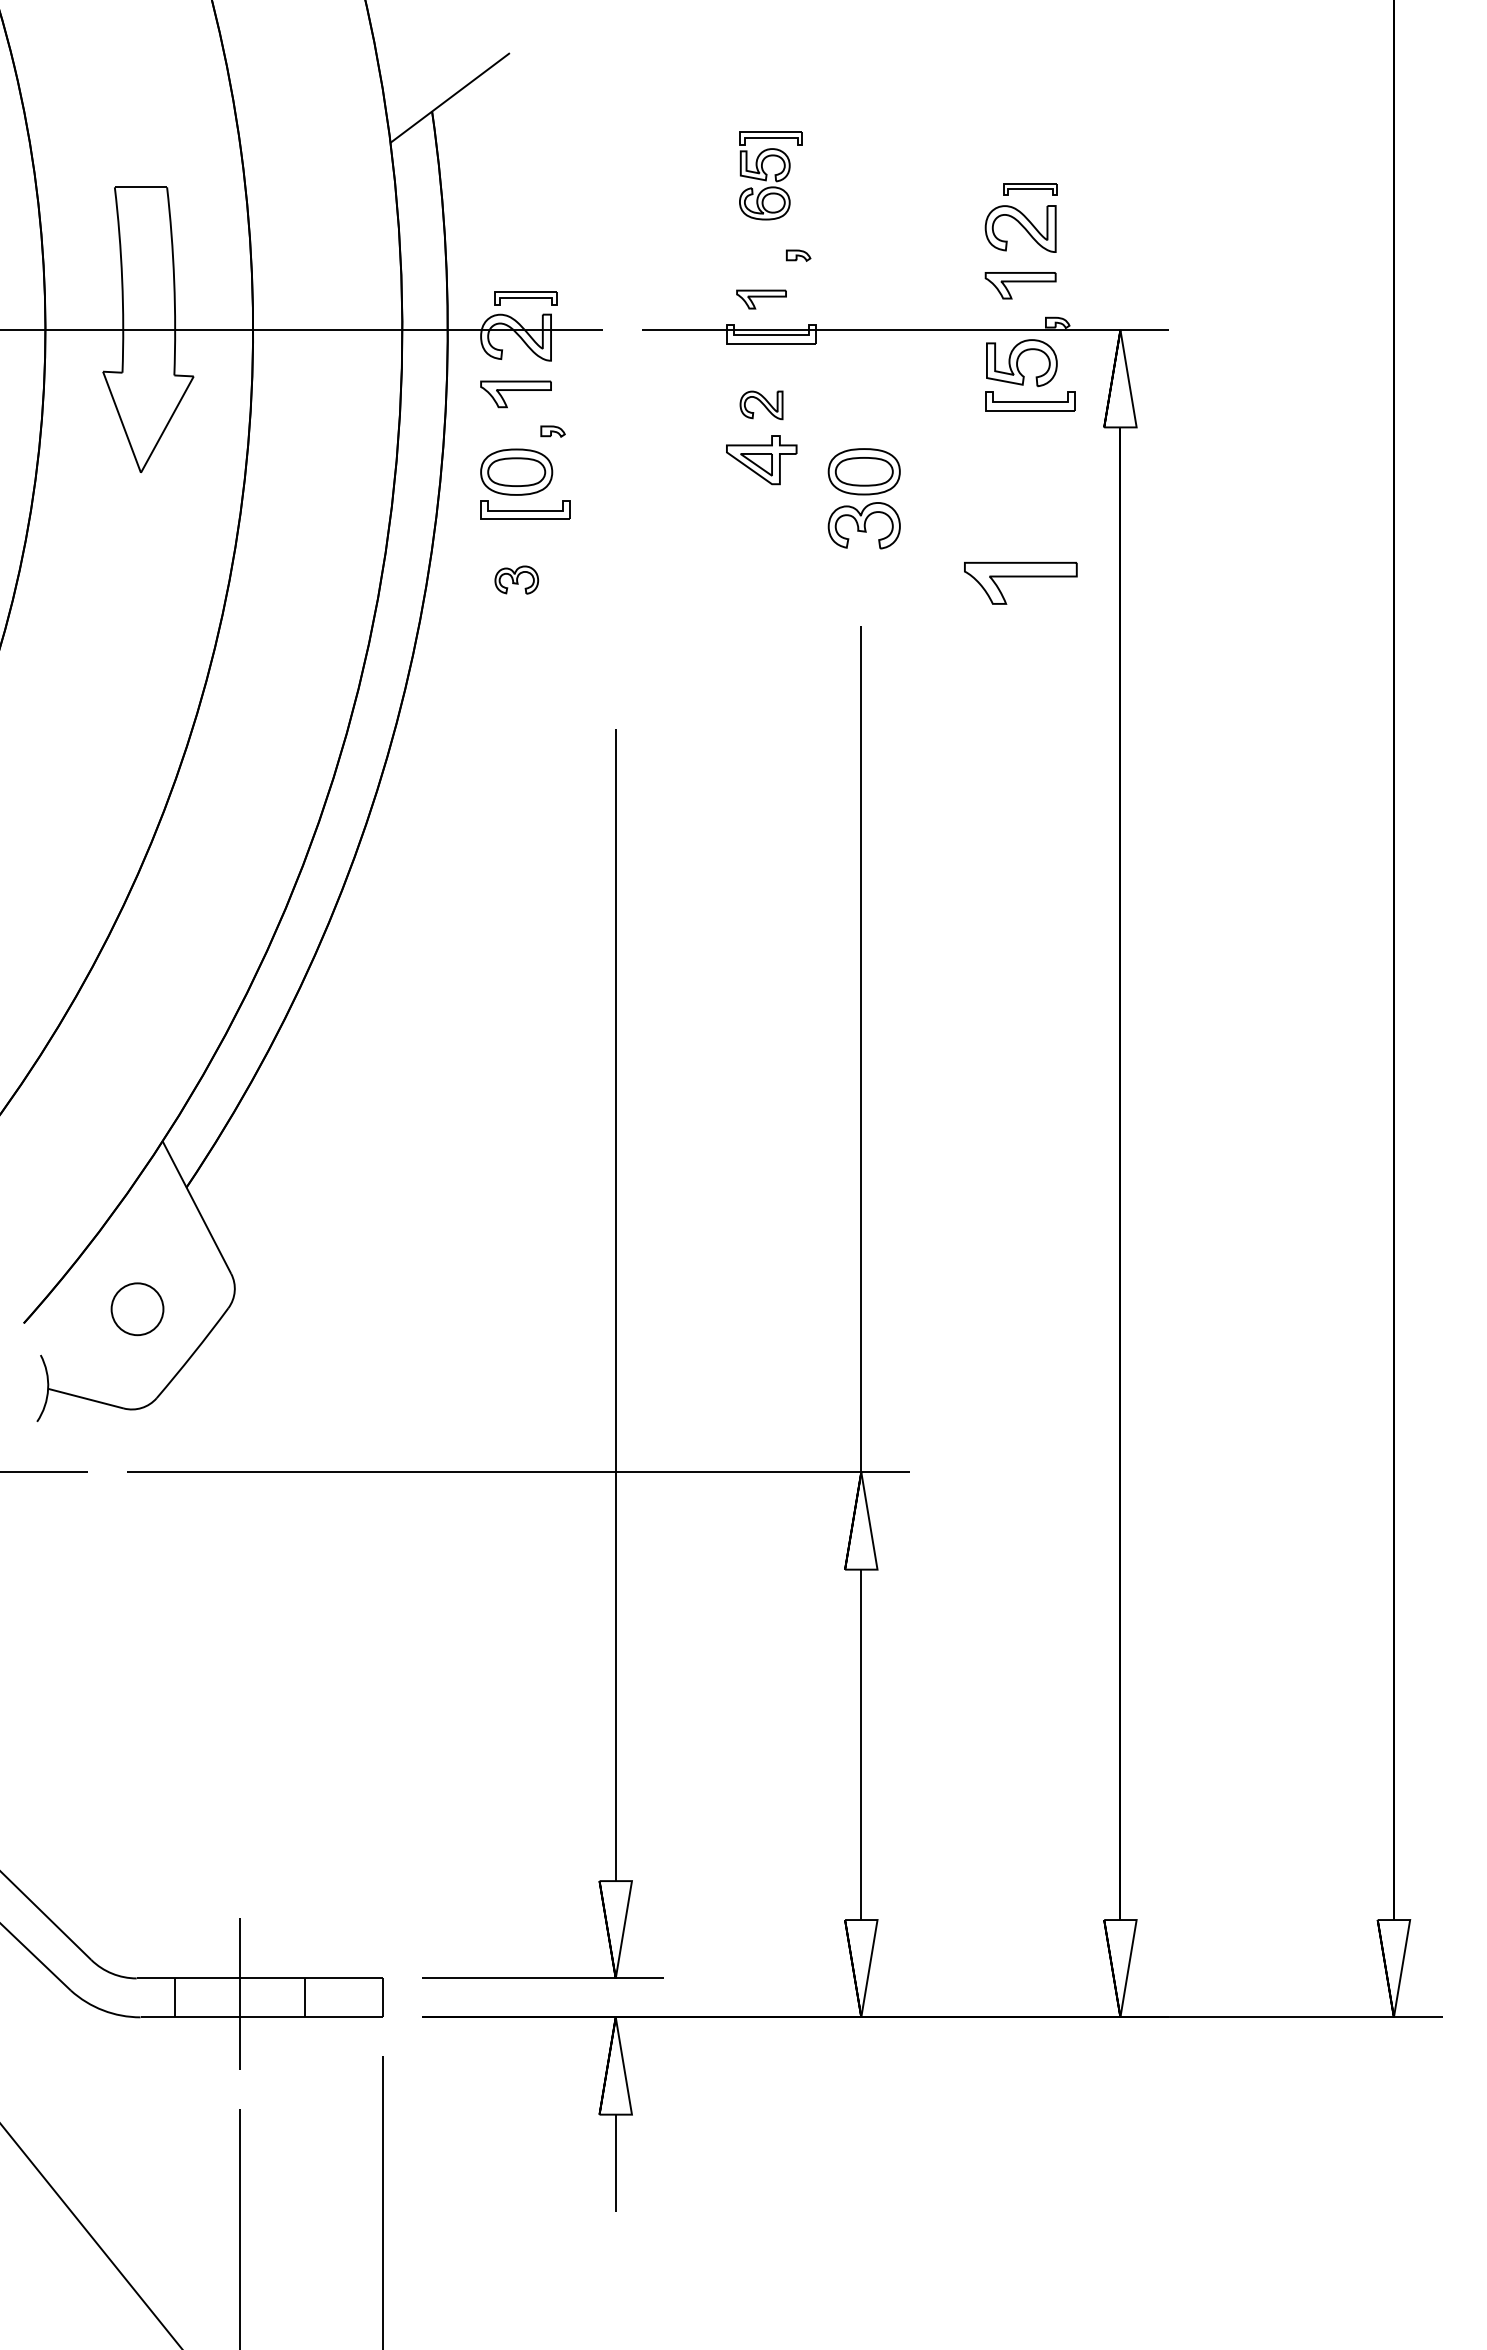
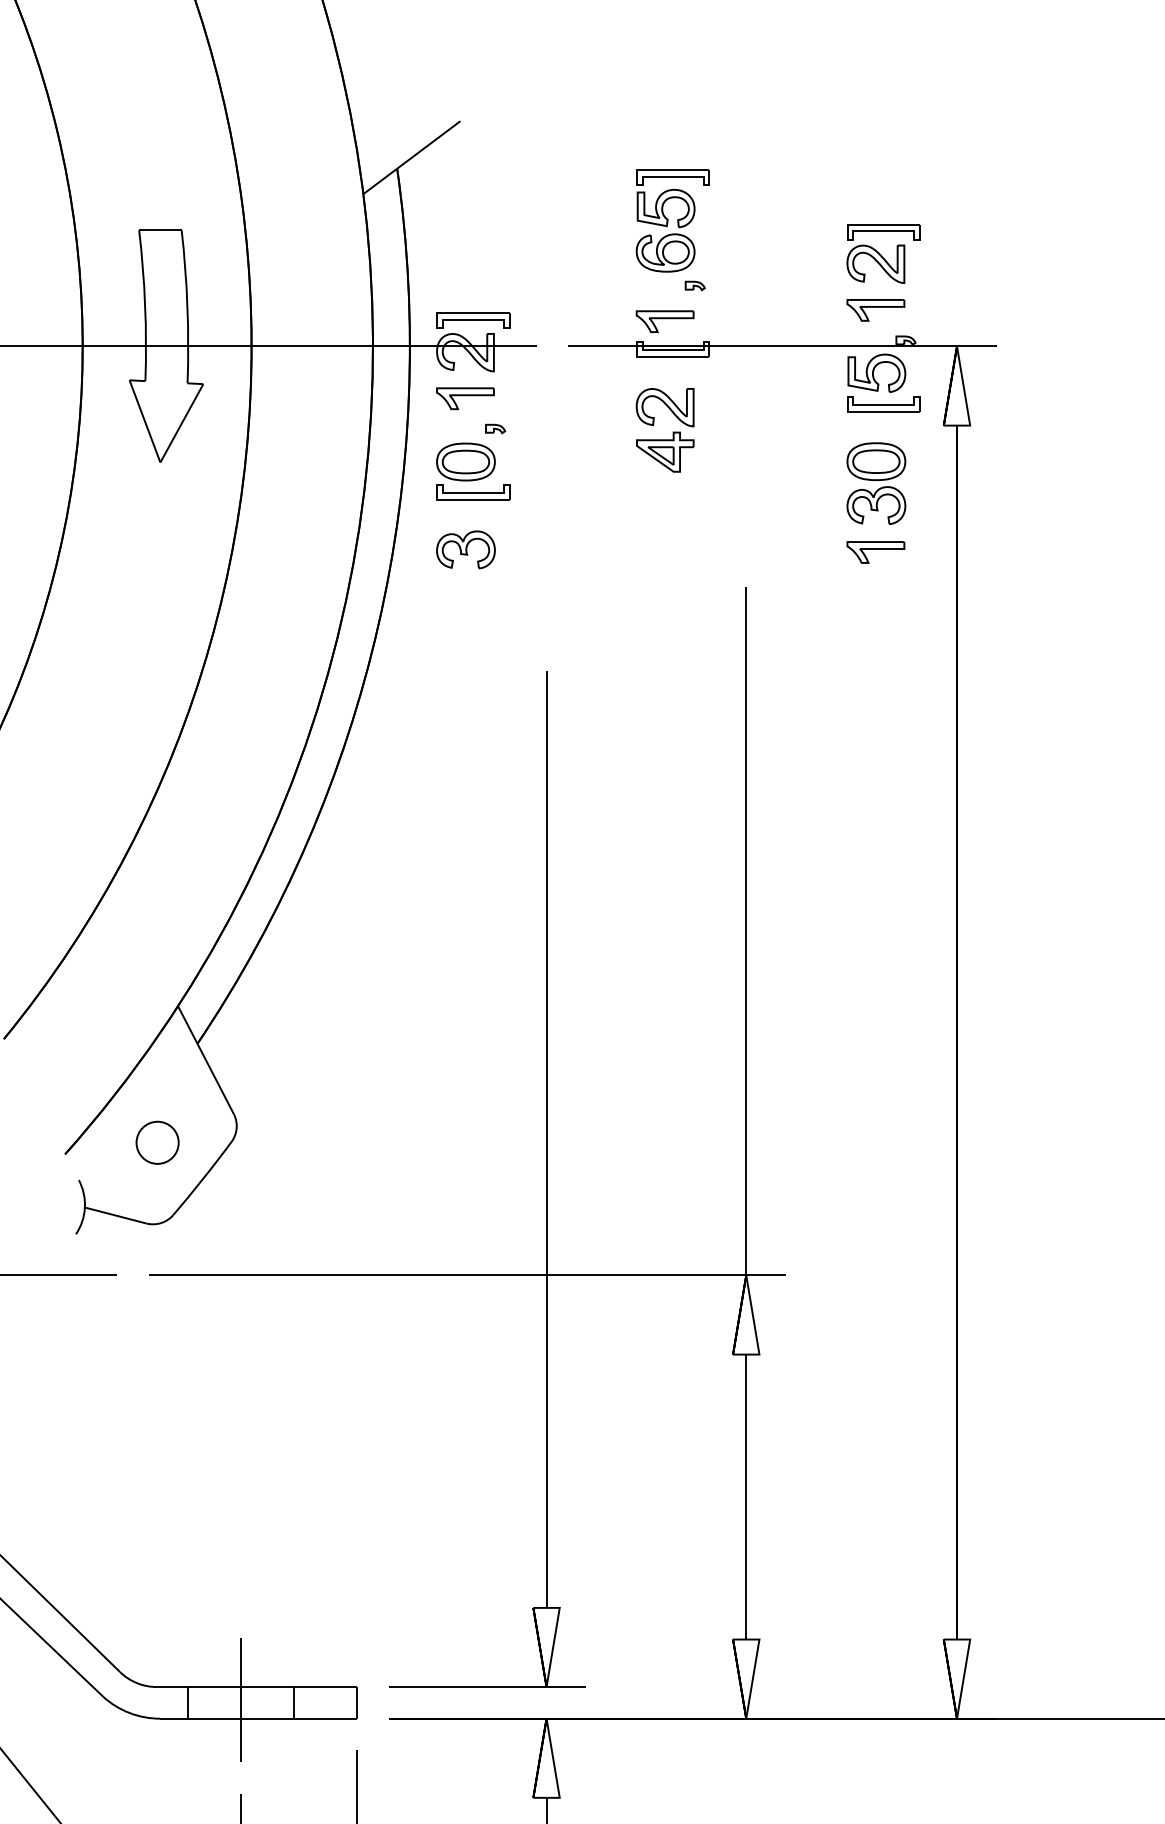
part: (770, 175) -> (672, 220), size x1.43
part: (1030, 189) -> (883, 232), size x1.67
part: (525, 298) -> (473, 320), size x1.43
part: (761, 299) -> (665, 321), size x1.43
part: (761, 405) -> (665, 407), size x1.67
part: (863, 498) -> (875, 483), moved
part: (516, 579) -> (465, 549), size x1.67
part: (1020, 583) -> (875, 552), size x0.62

